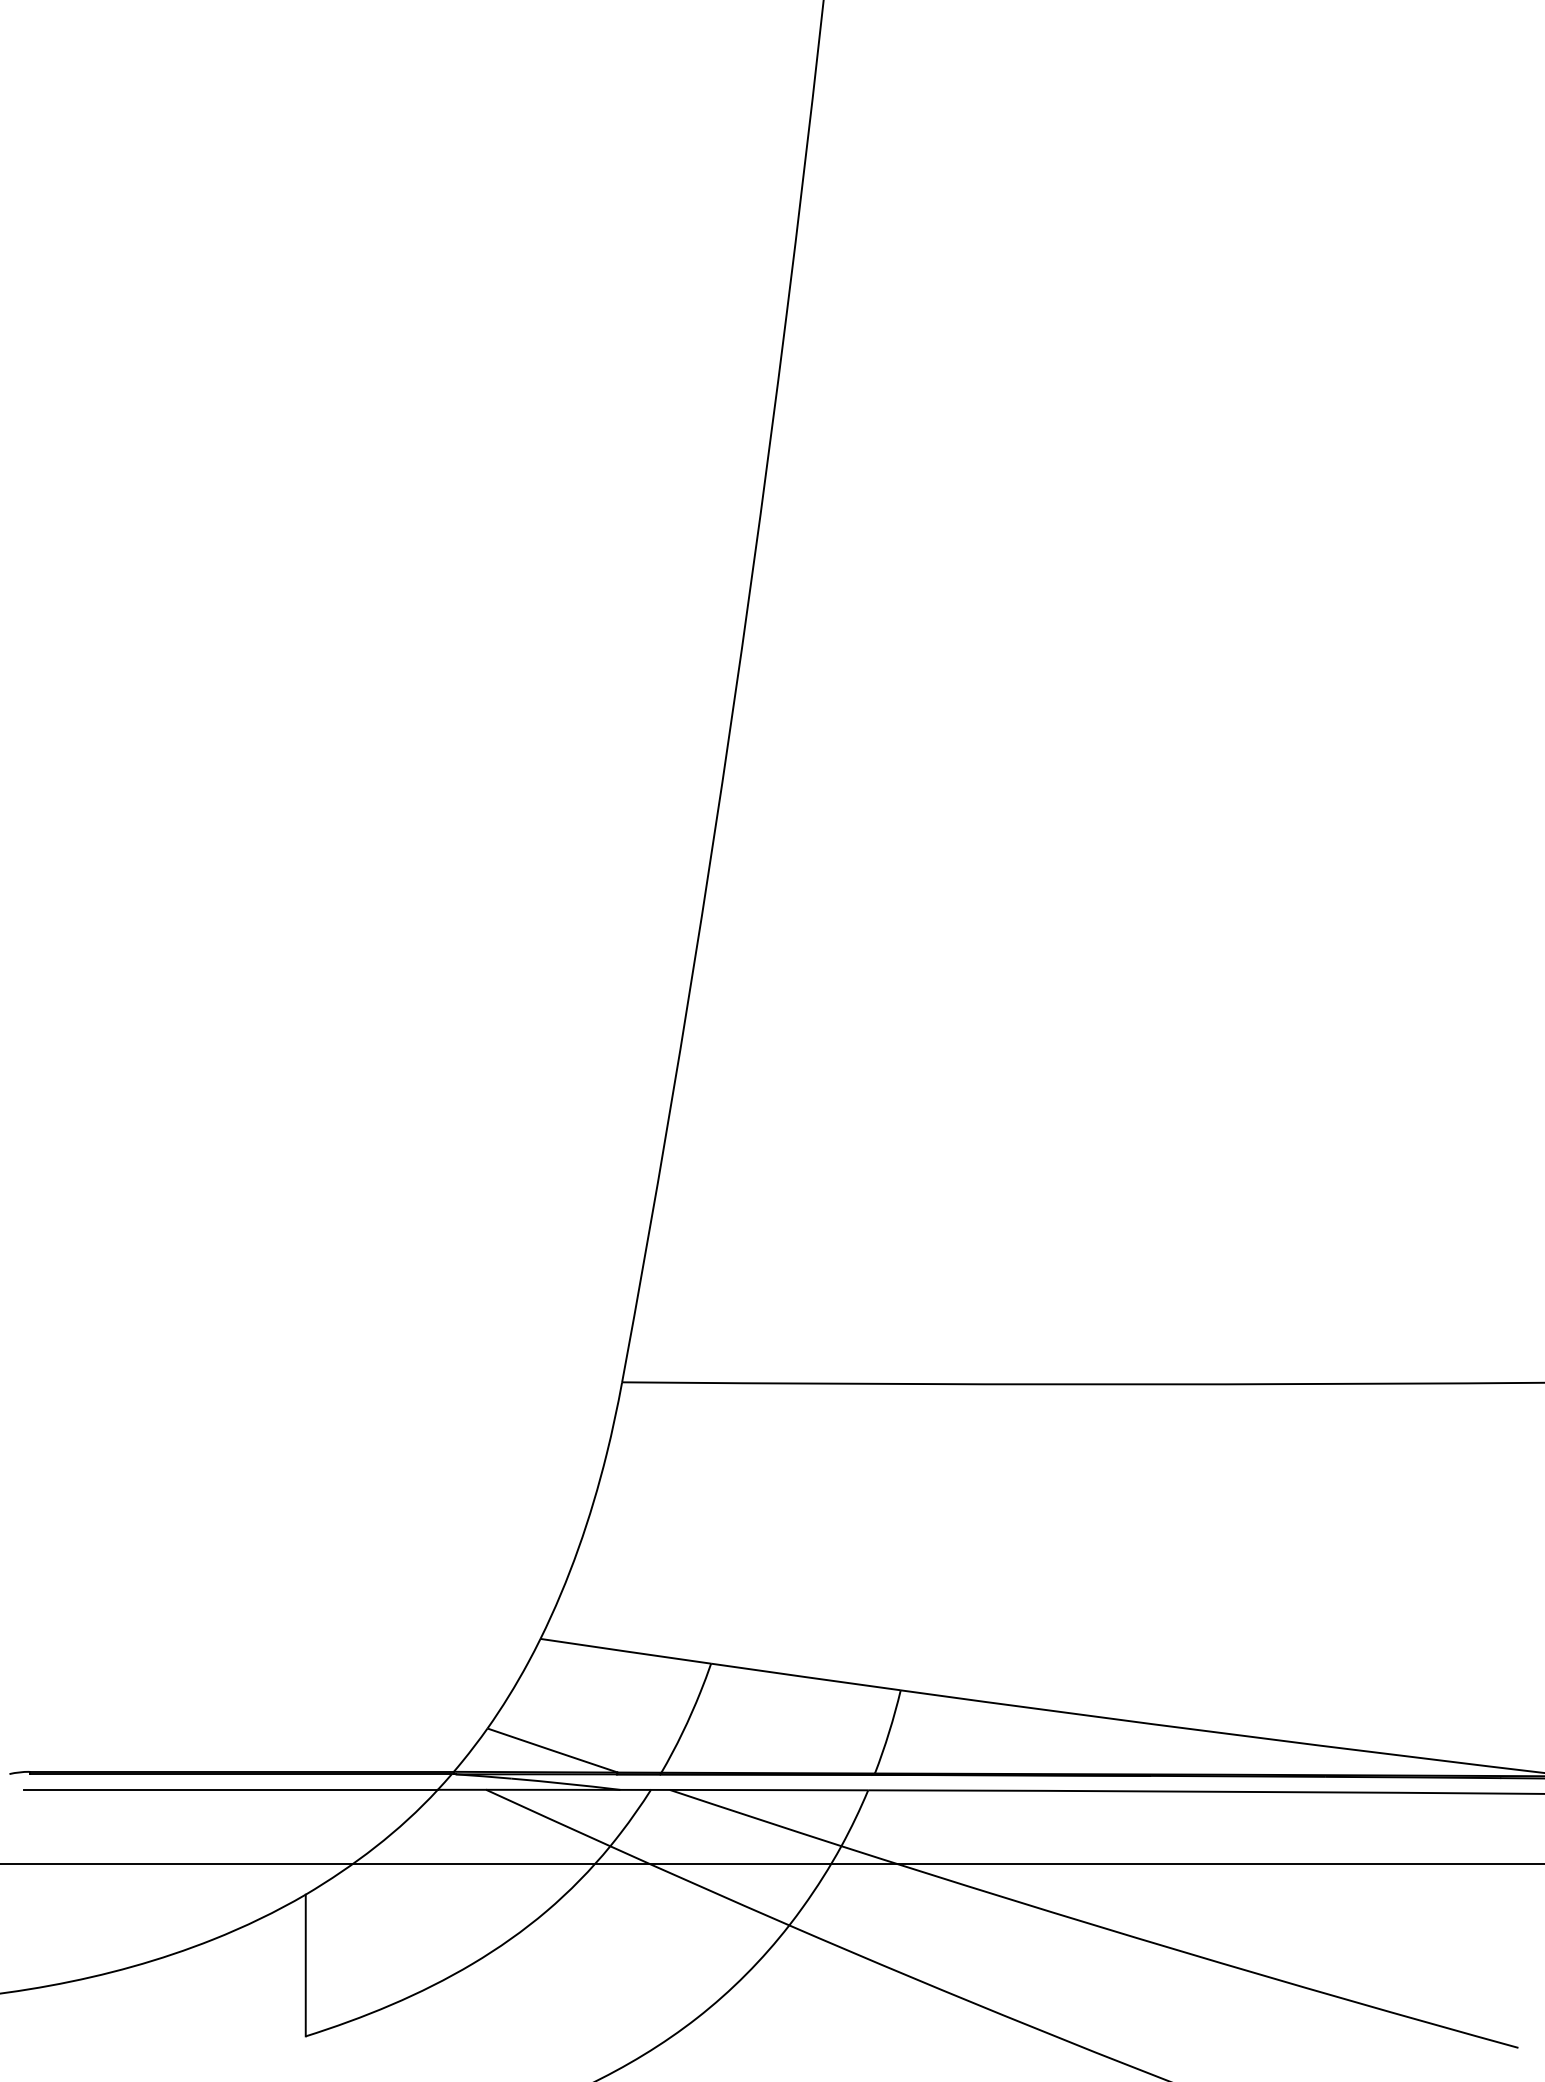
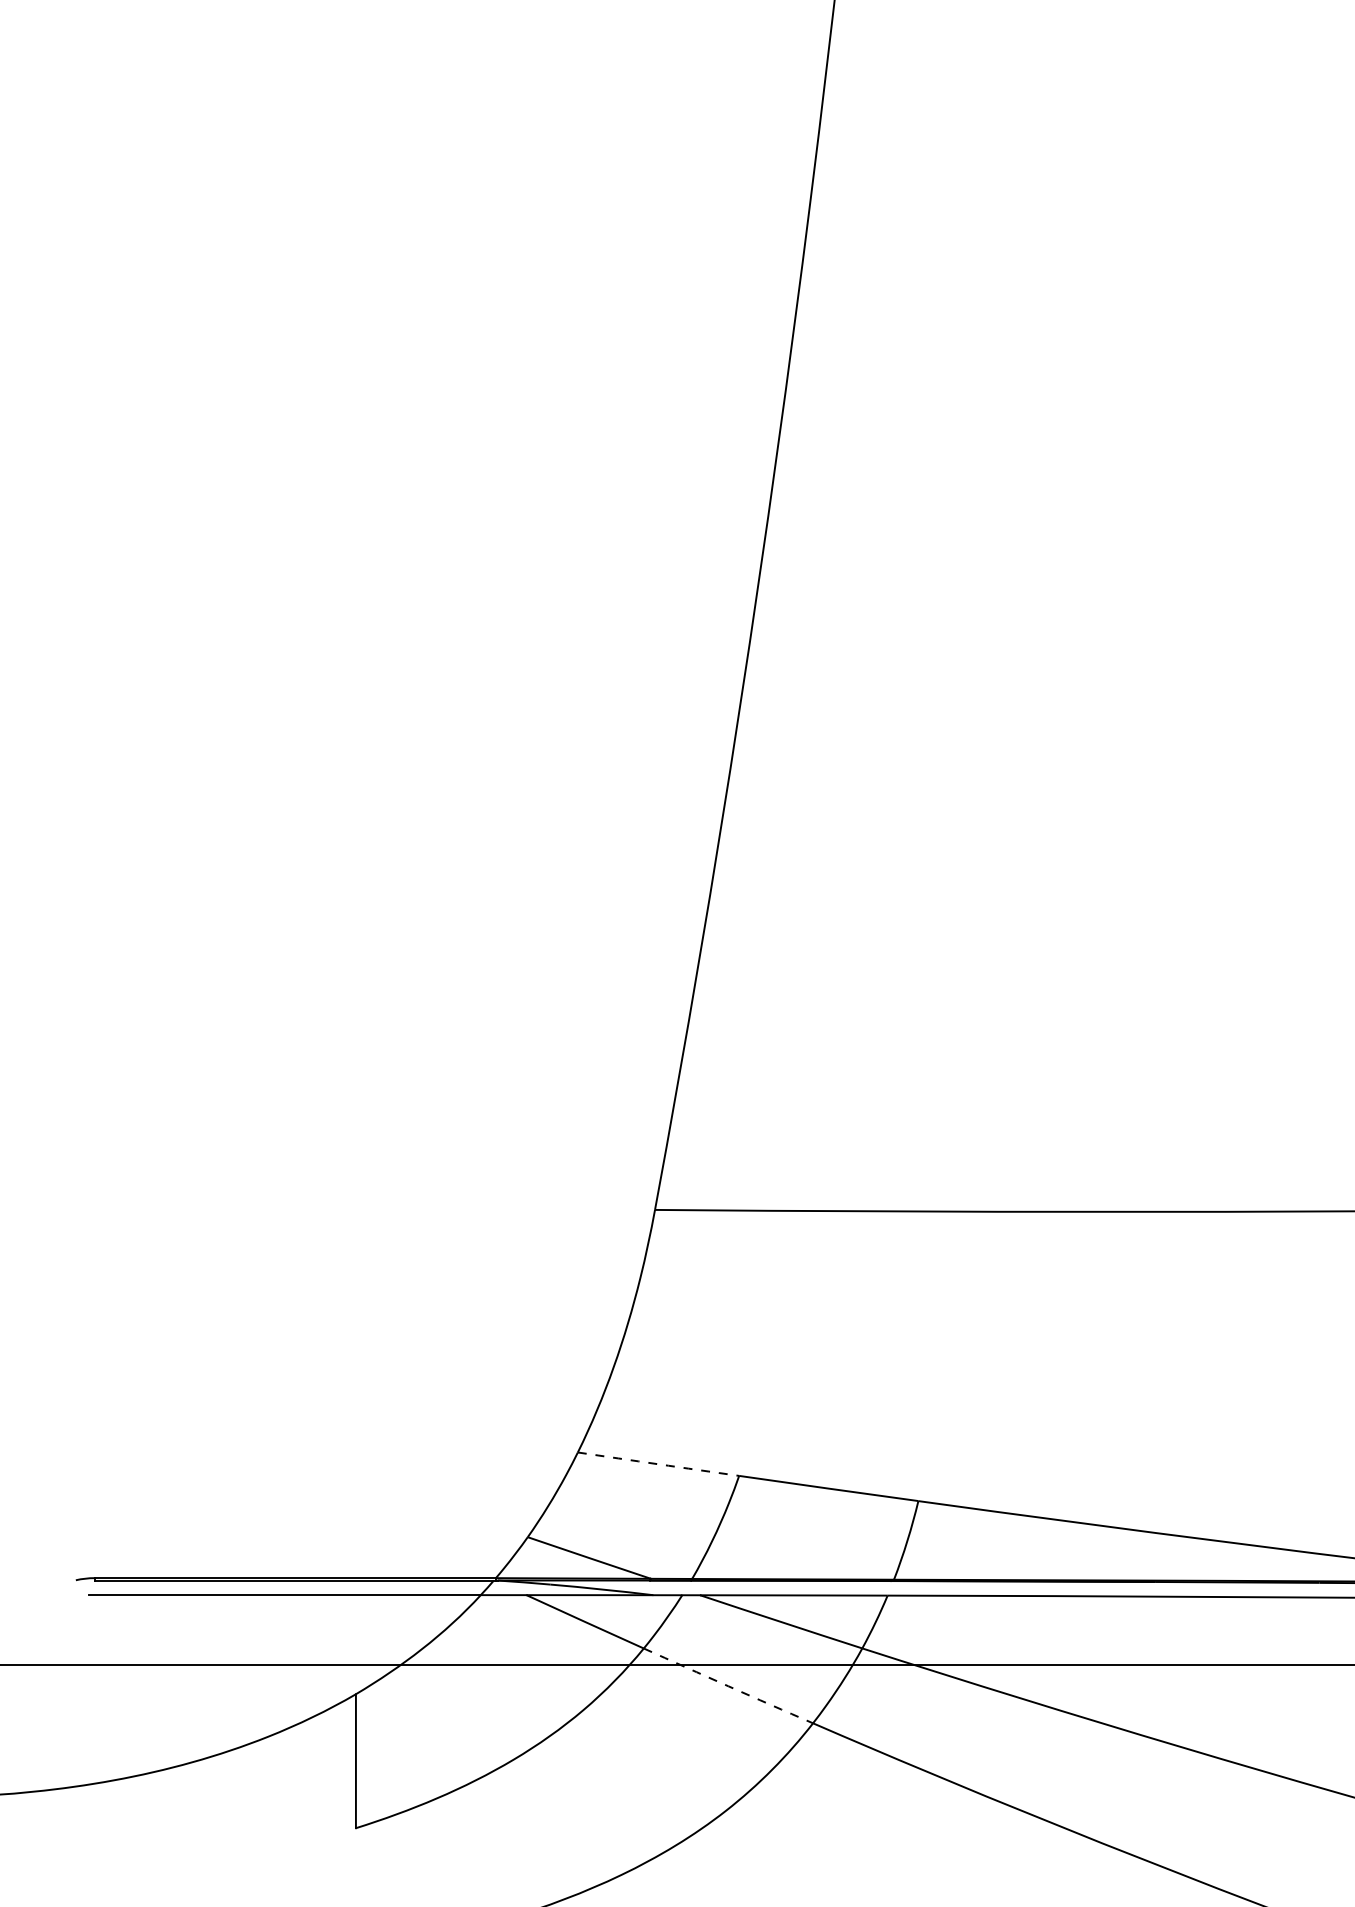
arc: (625, 1651) -> (658, 1464), solid -> dashed
arc: (699, 1886) -> (728, 1686), solid -> dashed

